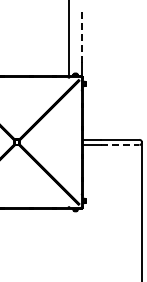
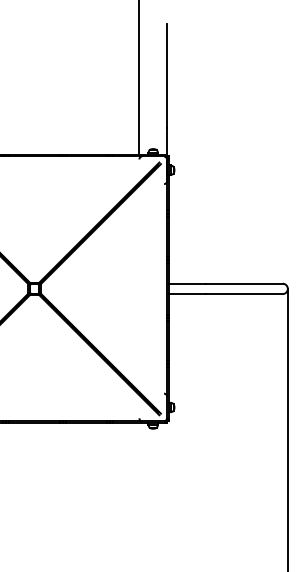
line: (82, 37) -> (167, 76), dashed -> solid
line: (120, 145) -> (244, 295), dashed -> solid

